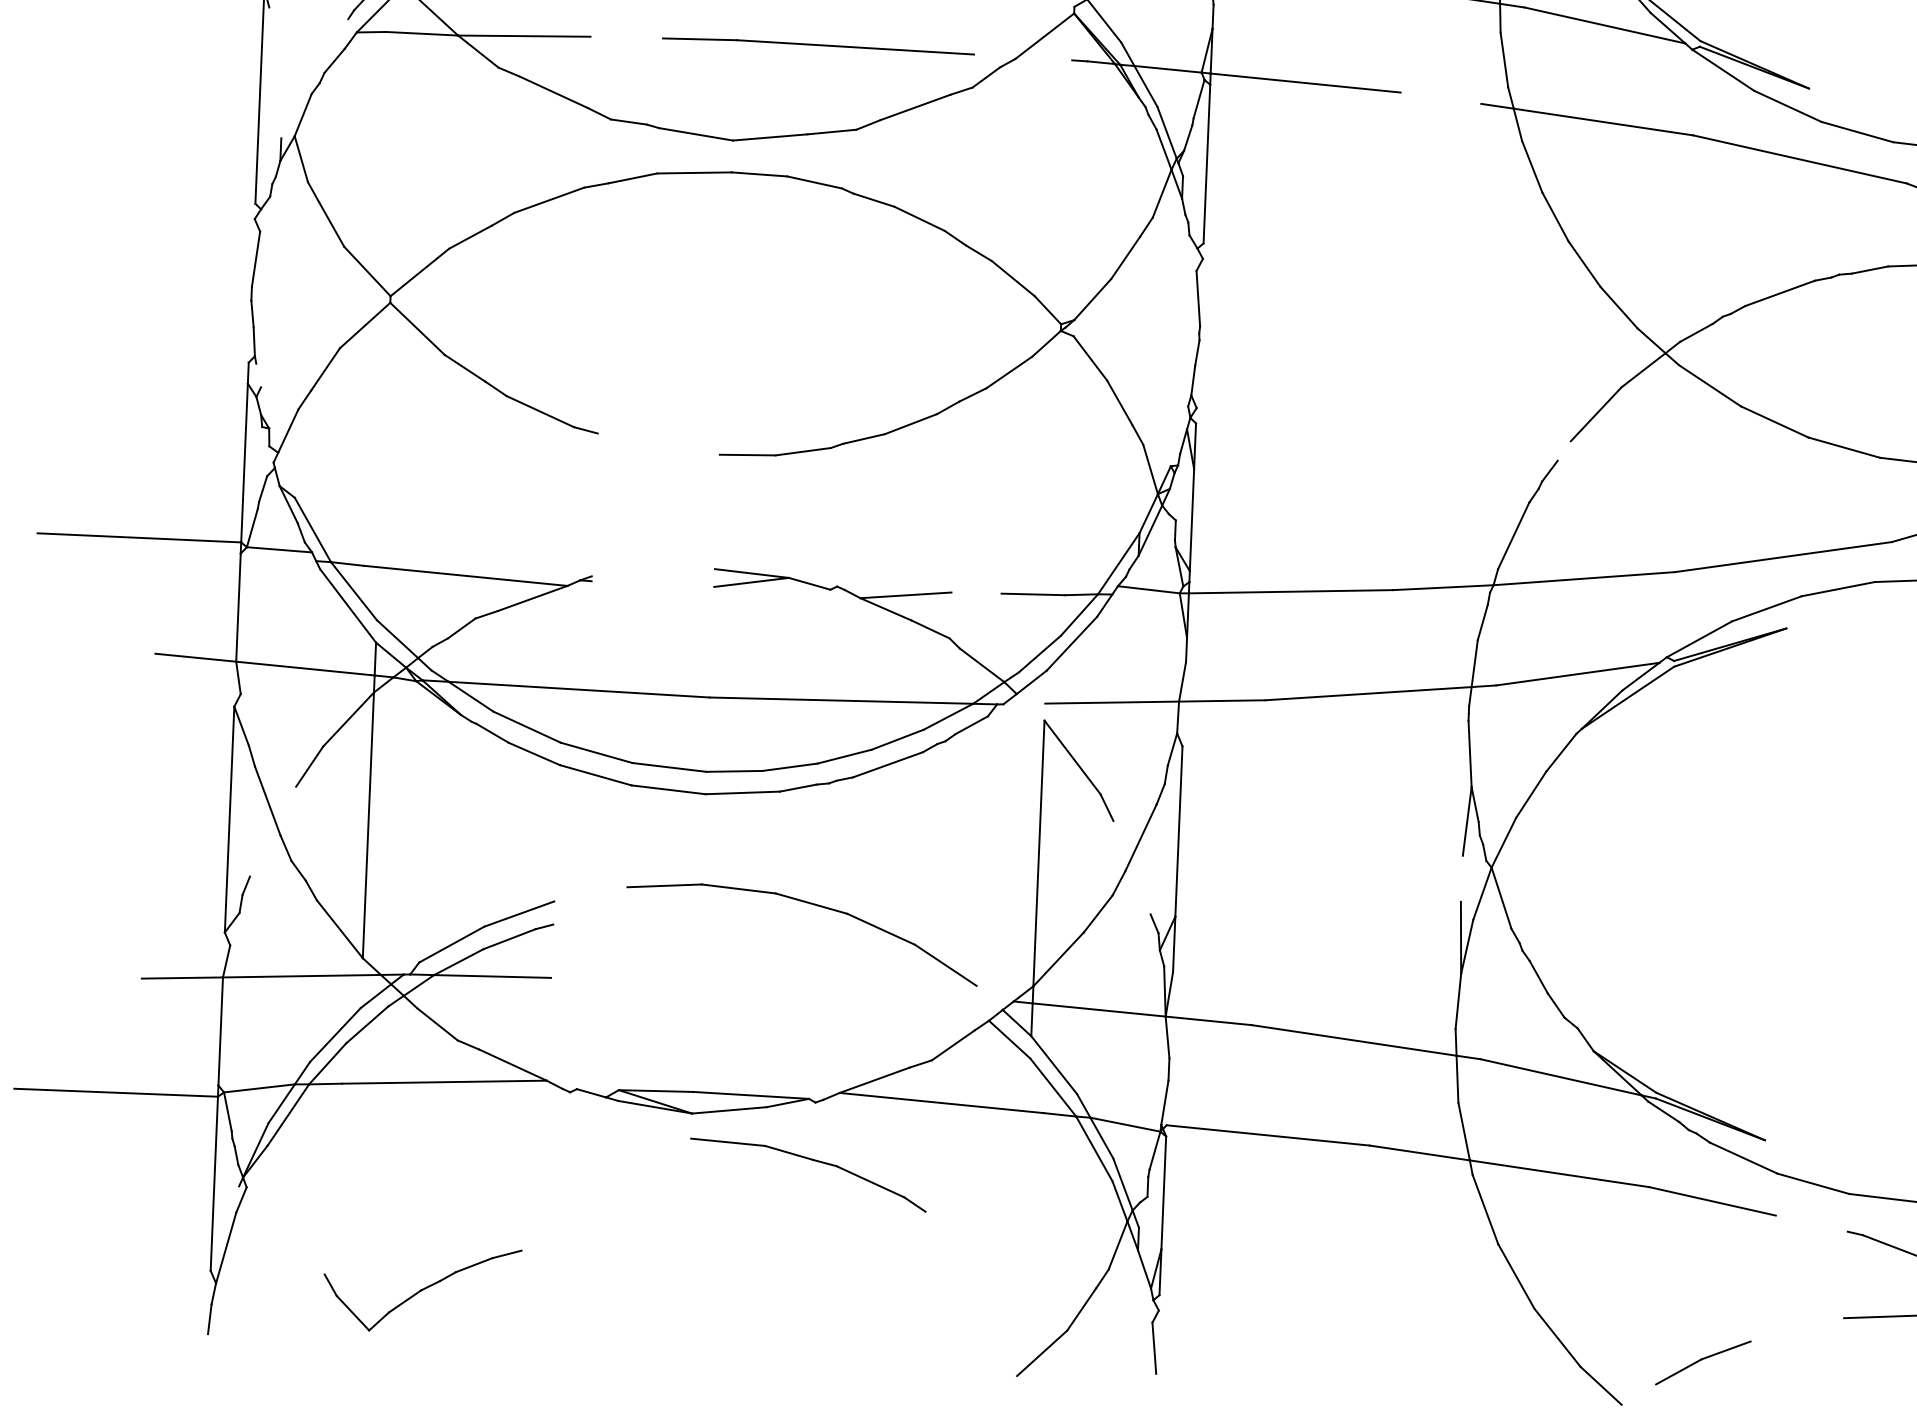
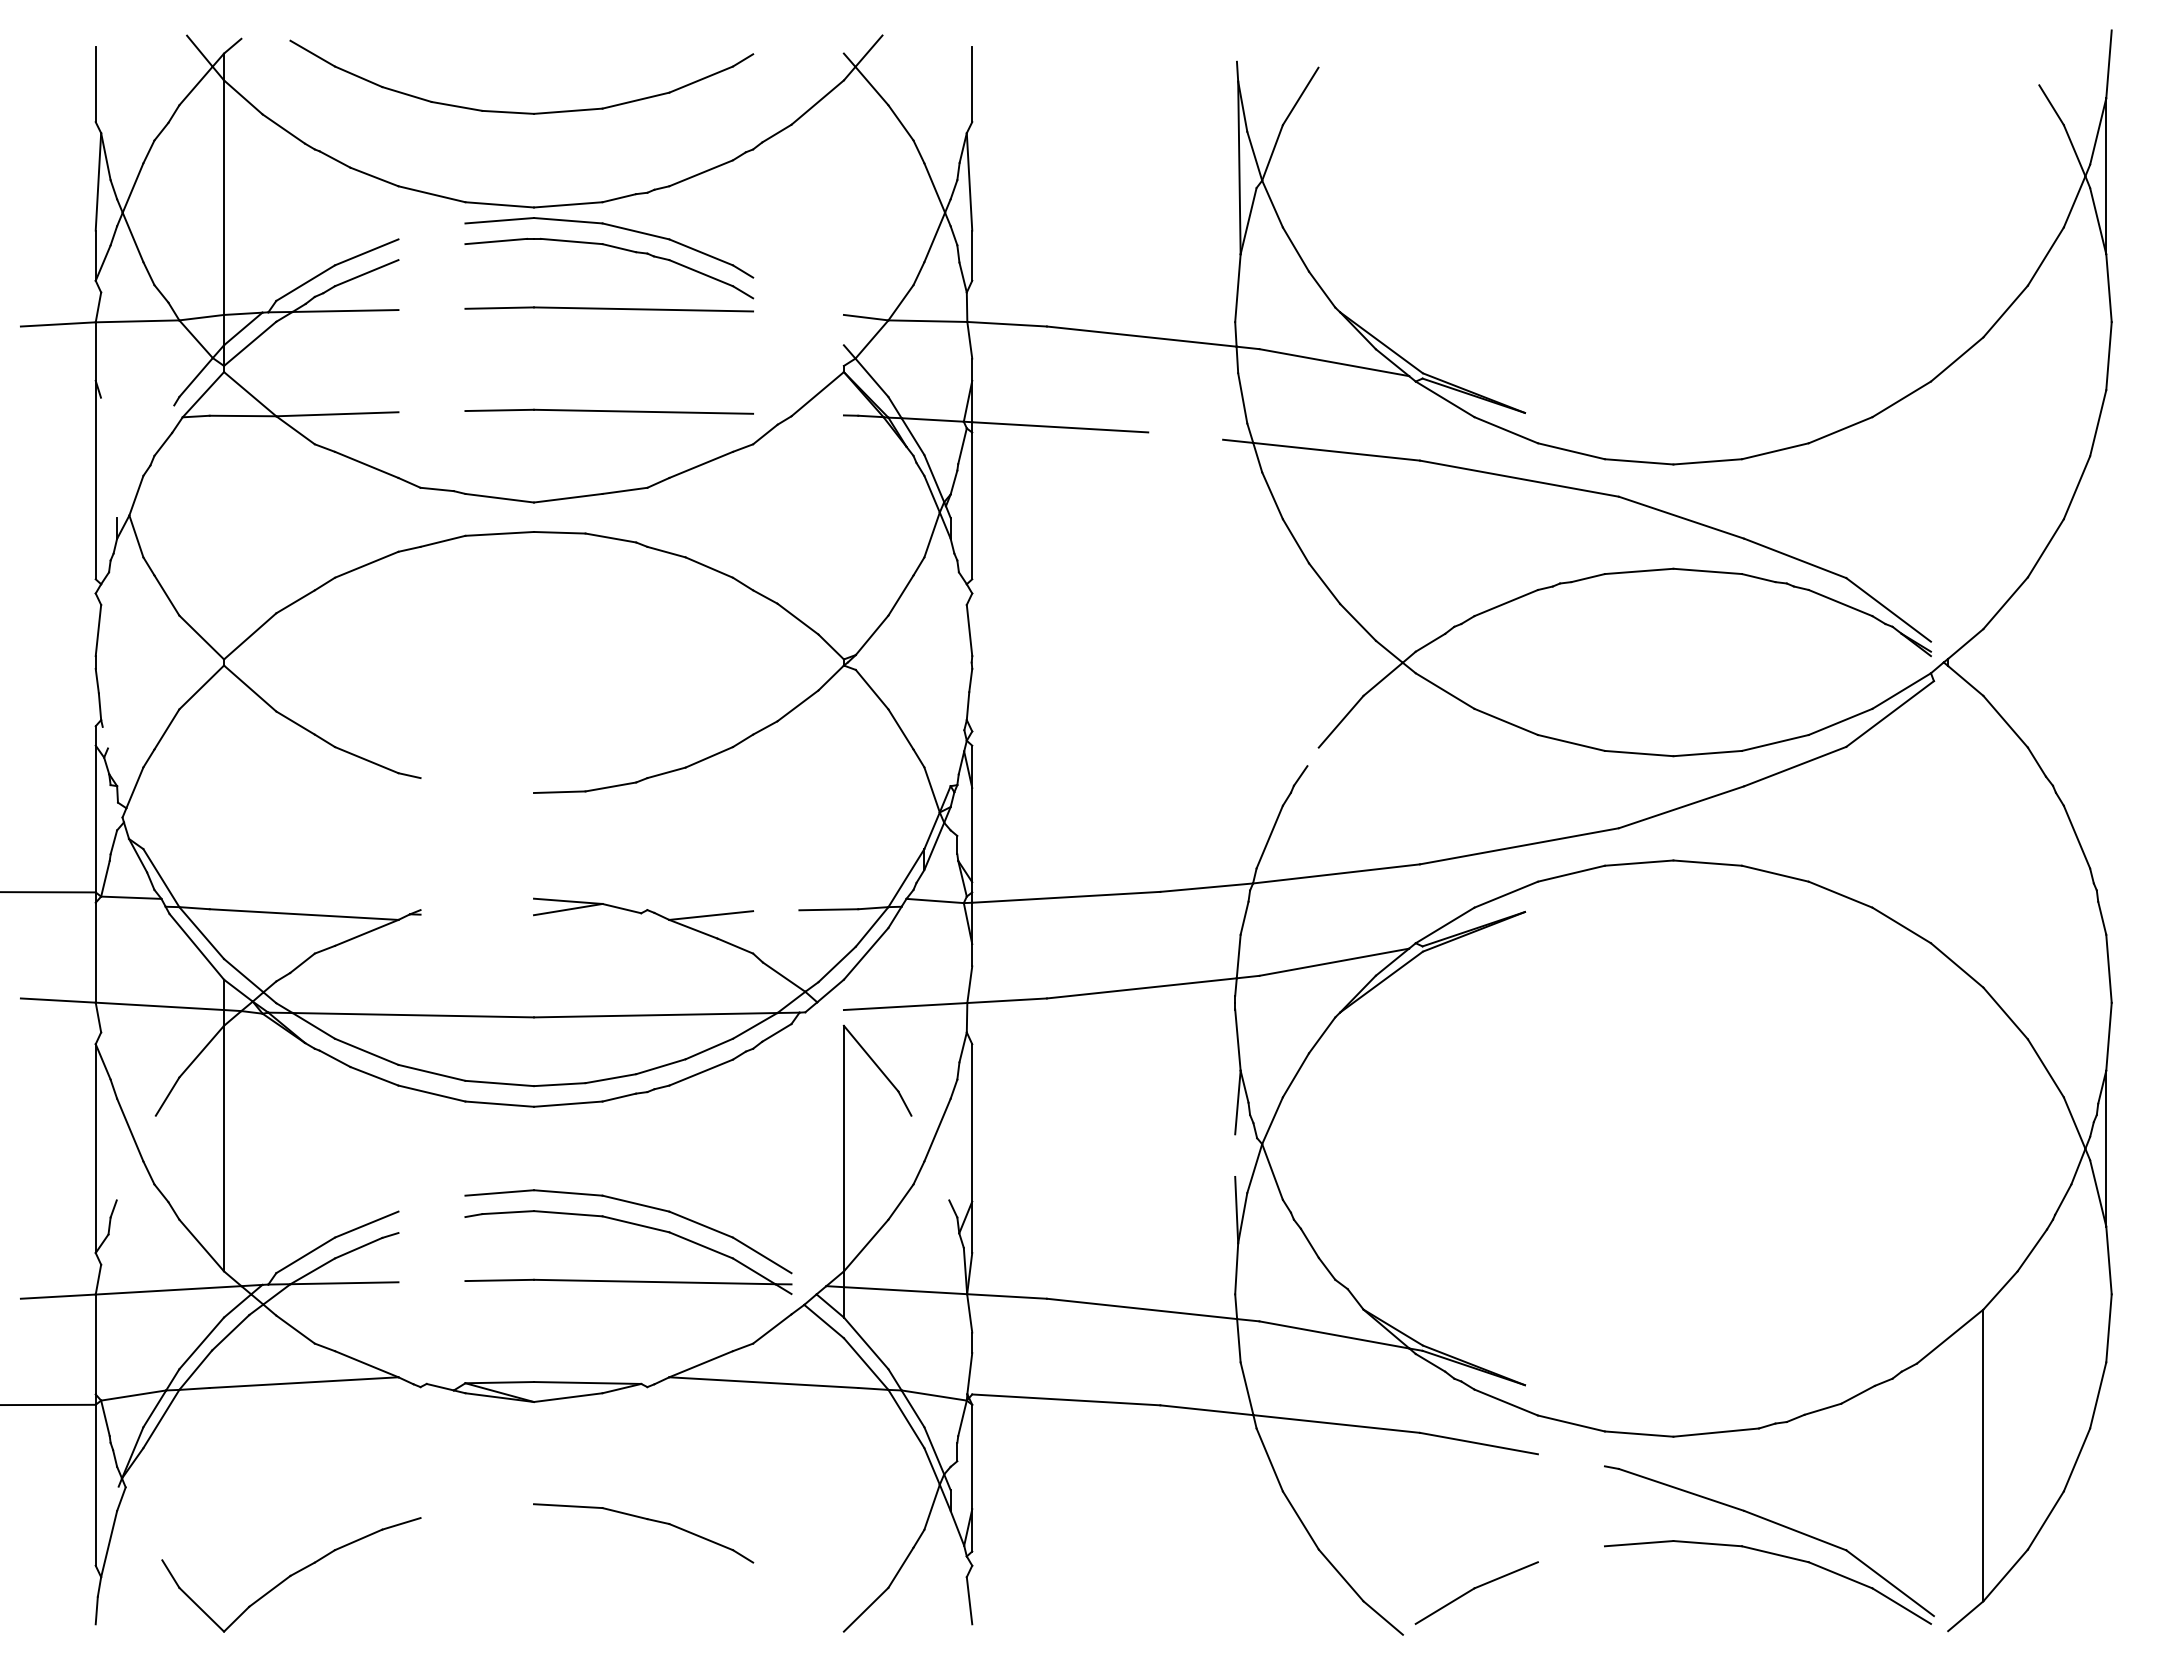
part: (810, 927) -> (635, 1225), added
part: (813, 1161) -> (647, 1520), moved
part: (422, 1289) -> (291, 1574), size x1.43
part: (1703, 1362) -> (1476, 1592), size x1.43

